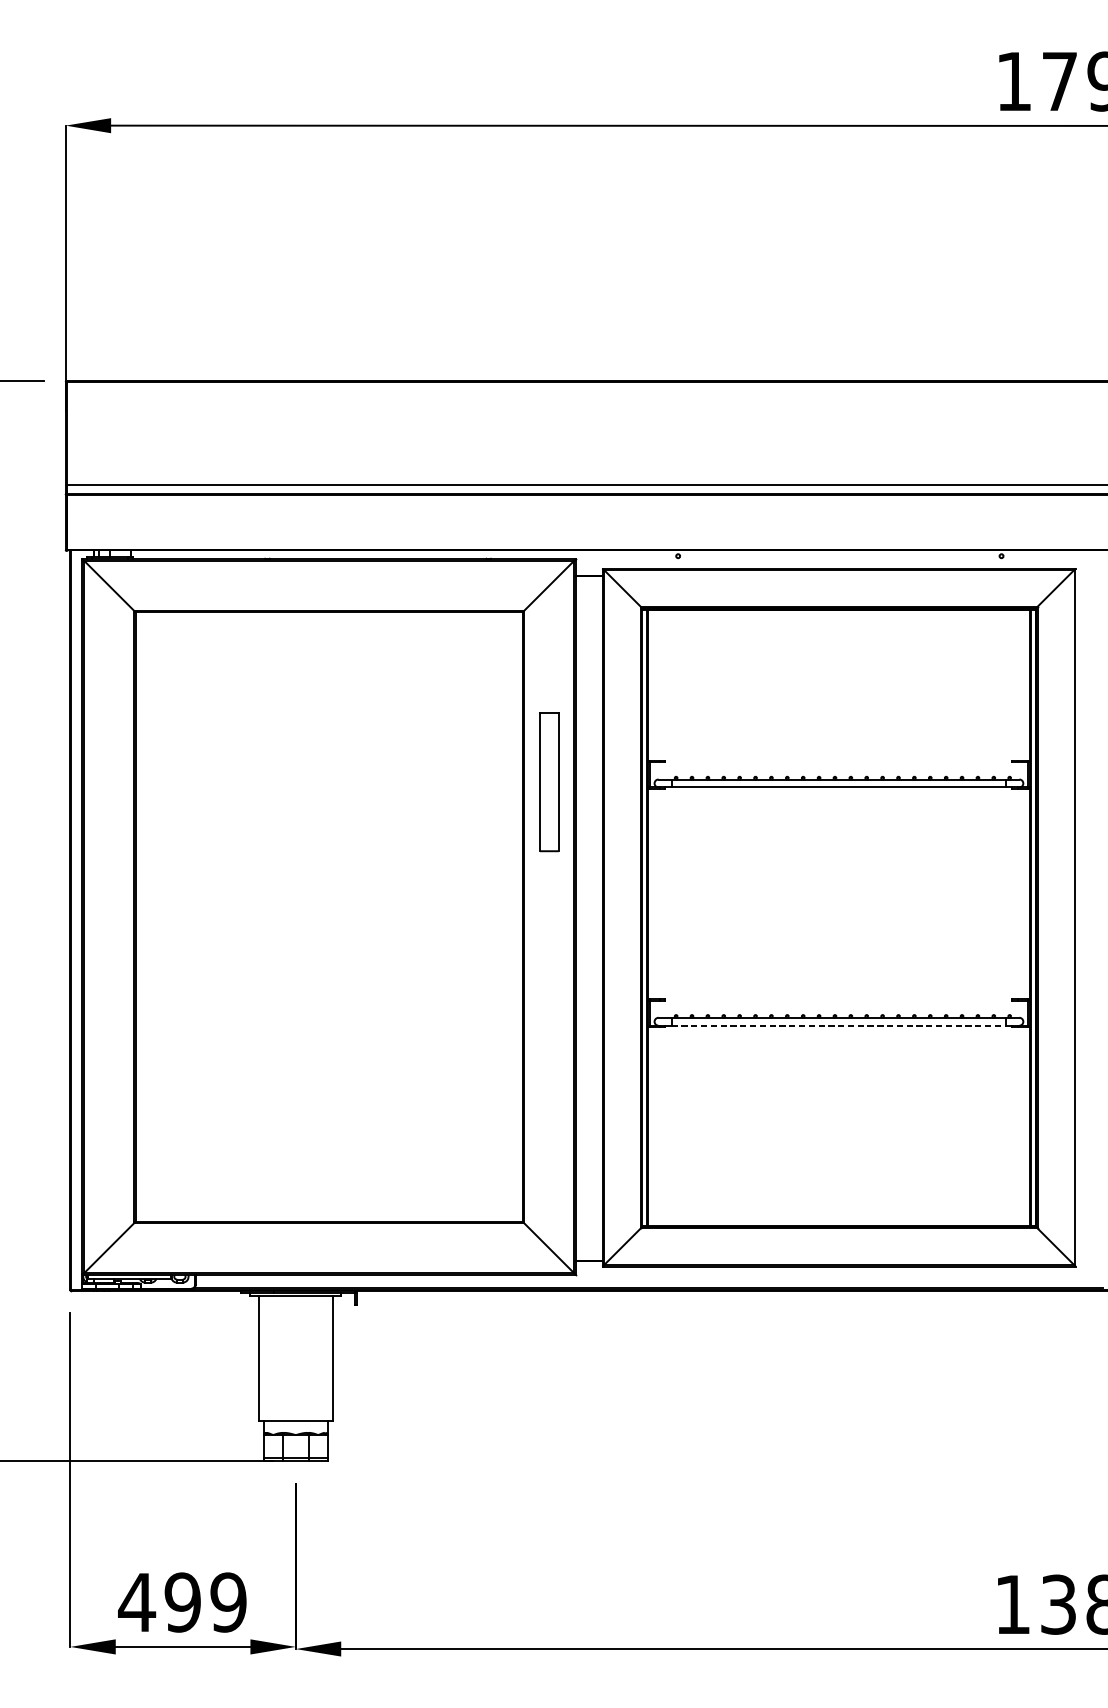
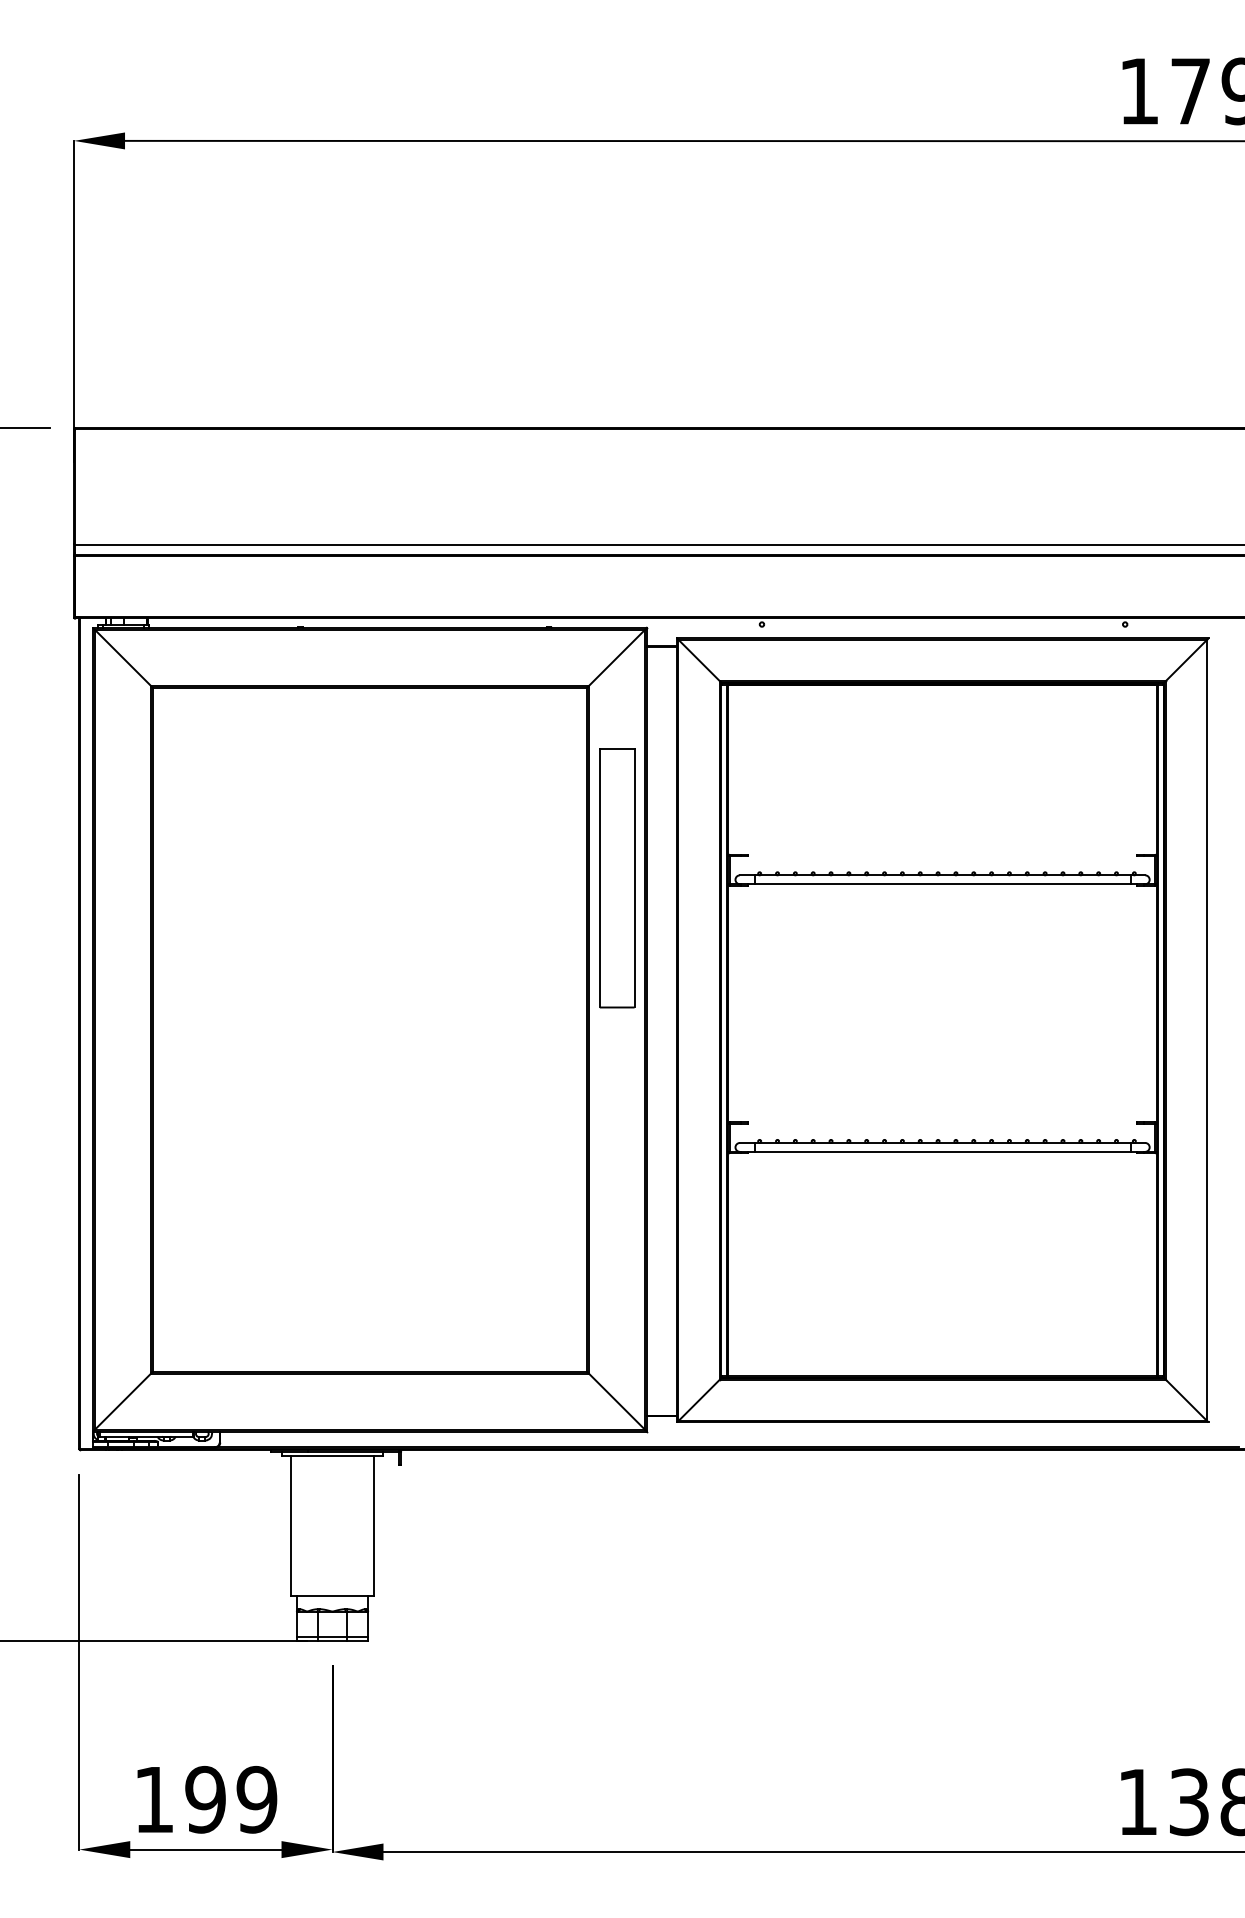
part: (549, 782) -> (617, 878), size x1.67
line: (838, 1025) -> (942, 1151), dashed -> solid
text: (136, 1602) -> (153, 1799), 499 -> 199

